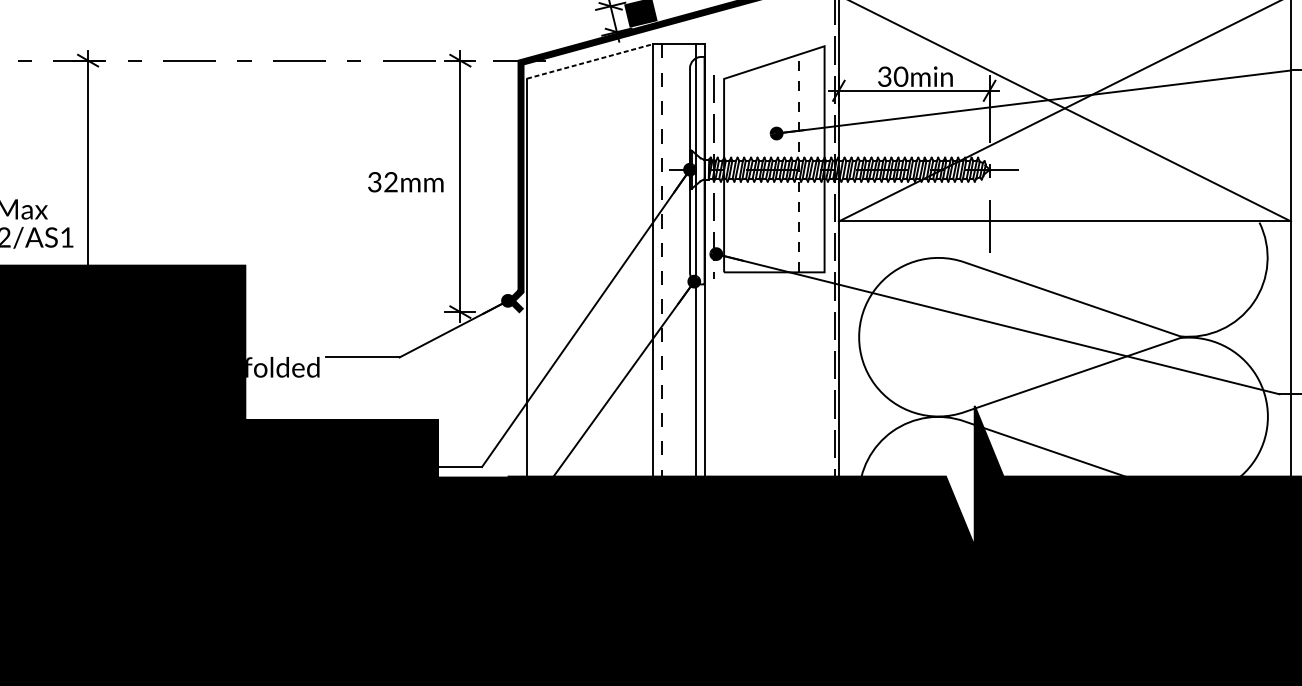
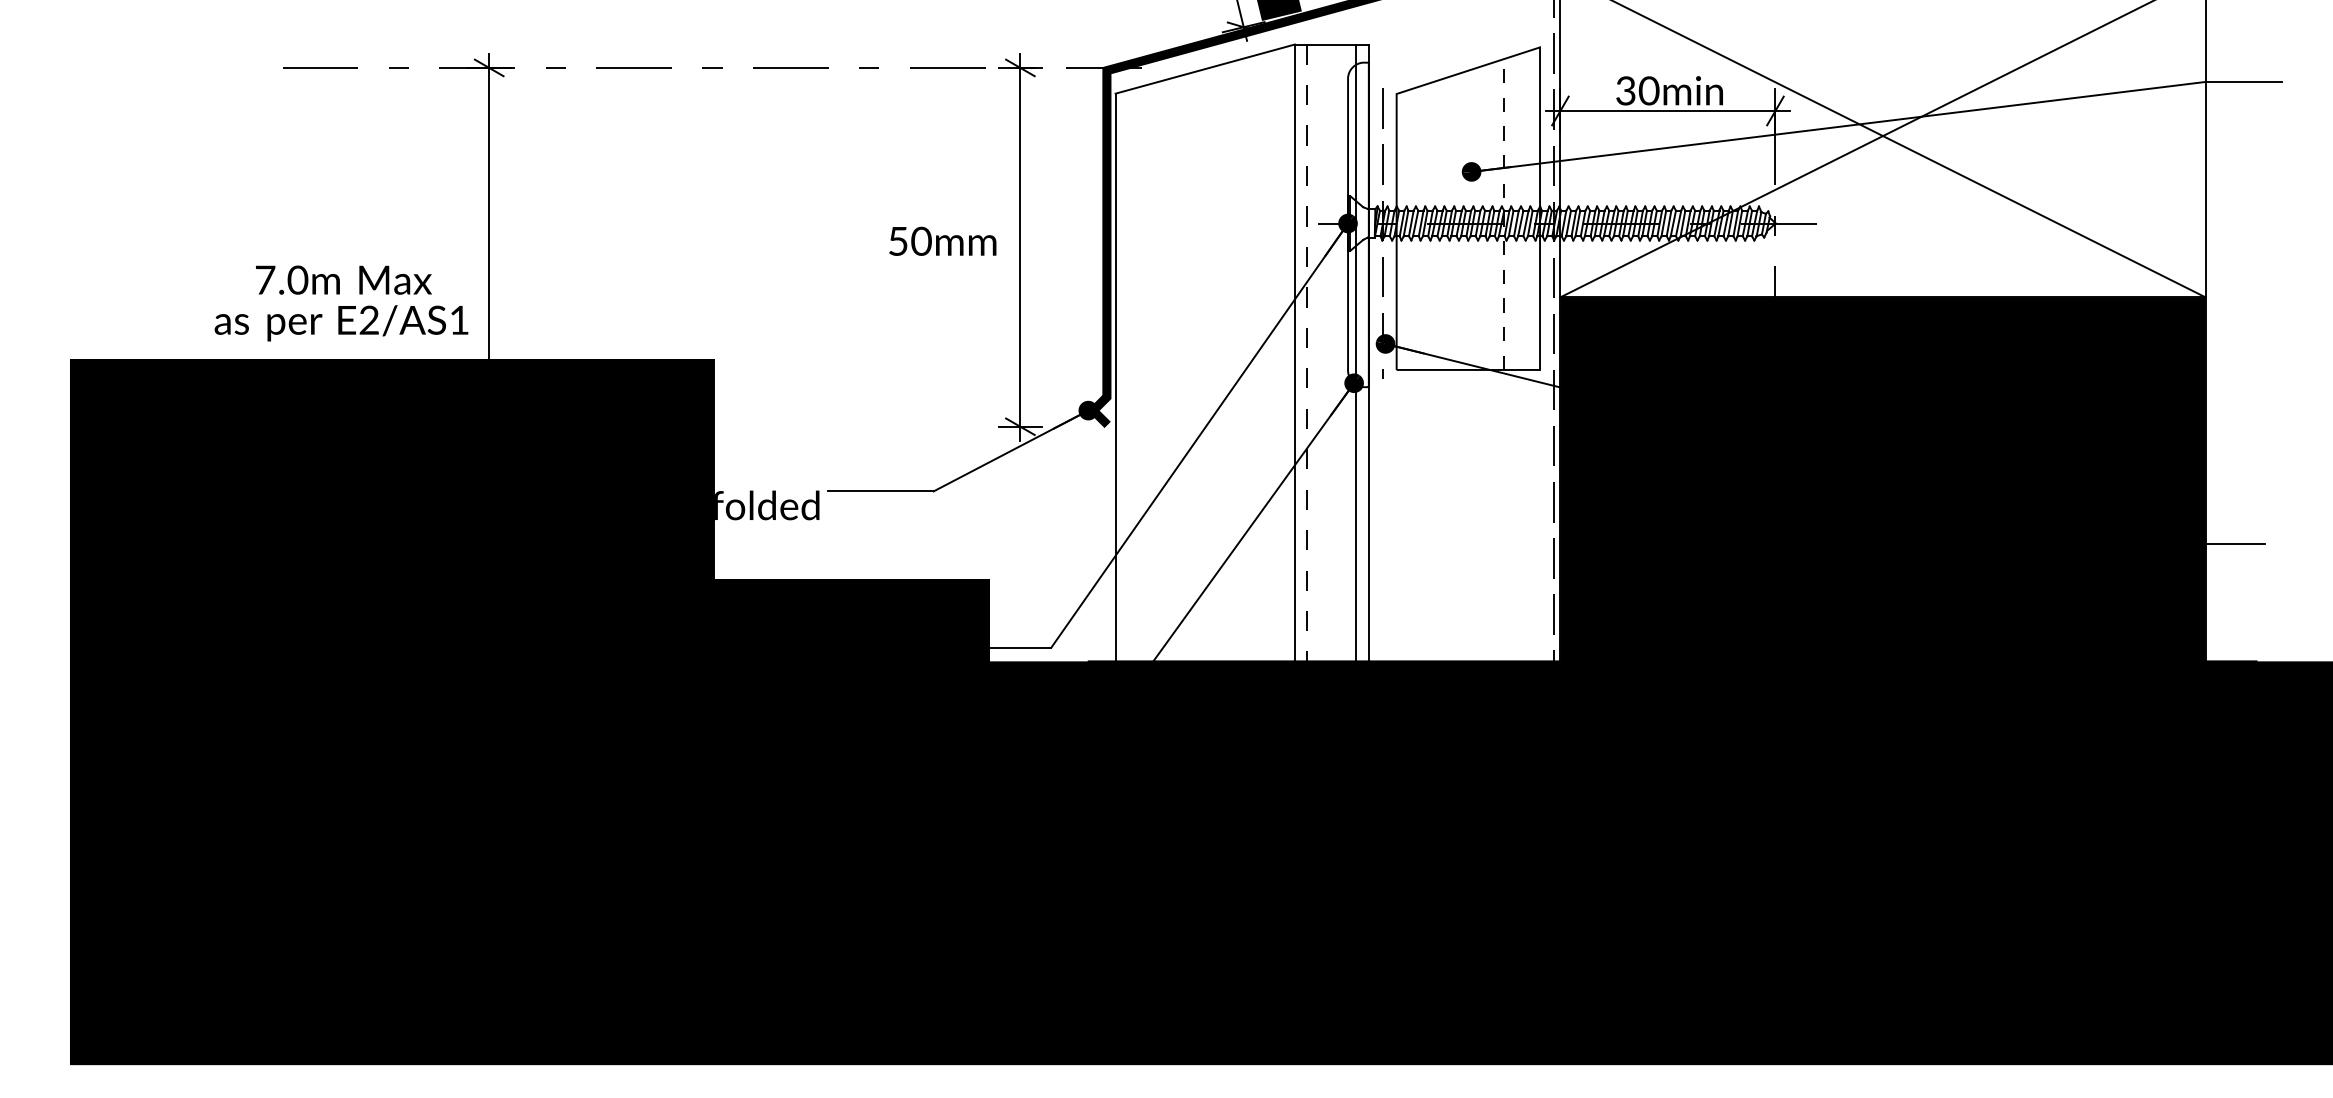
line: (590, 61) -> (1205, 69), dashed -> solid
text: (382, 181) -> (909, 240), 32mm -> 50mm
fill: (1064, 384) -> (1882, 529), added

